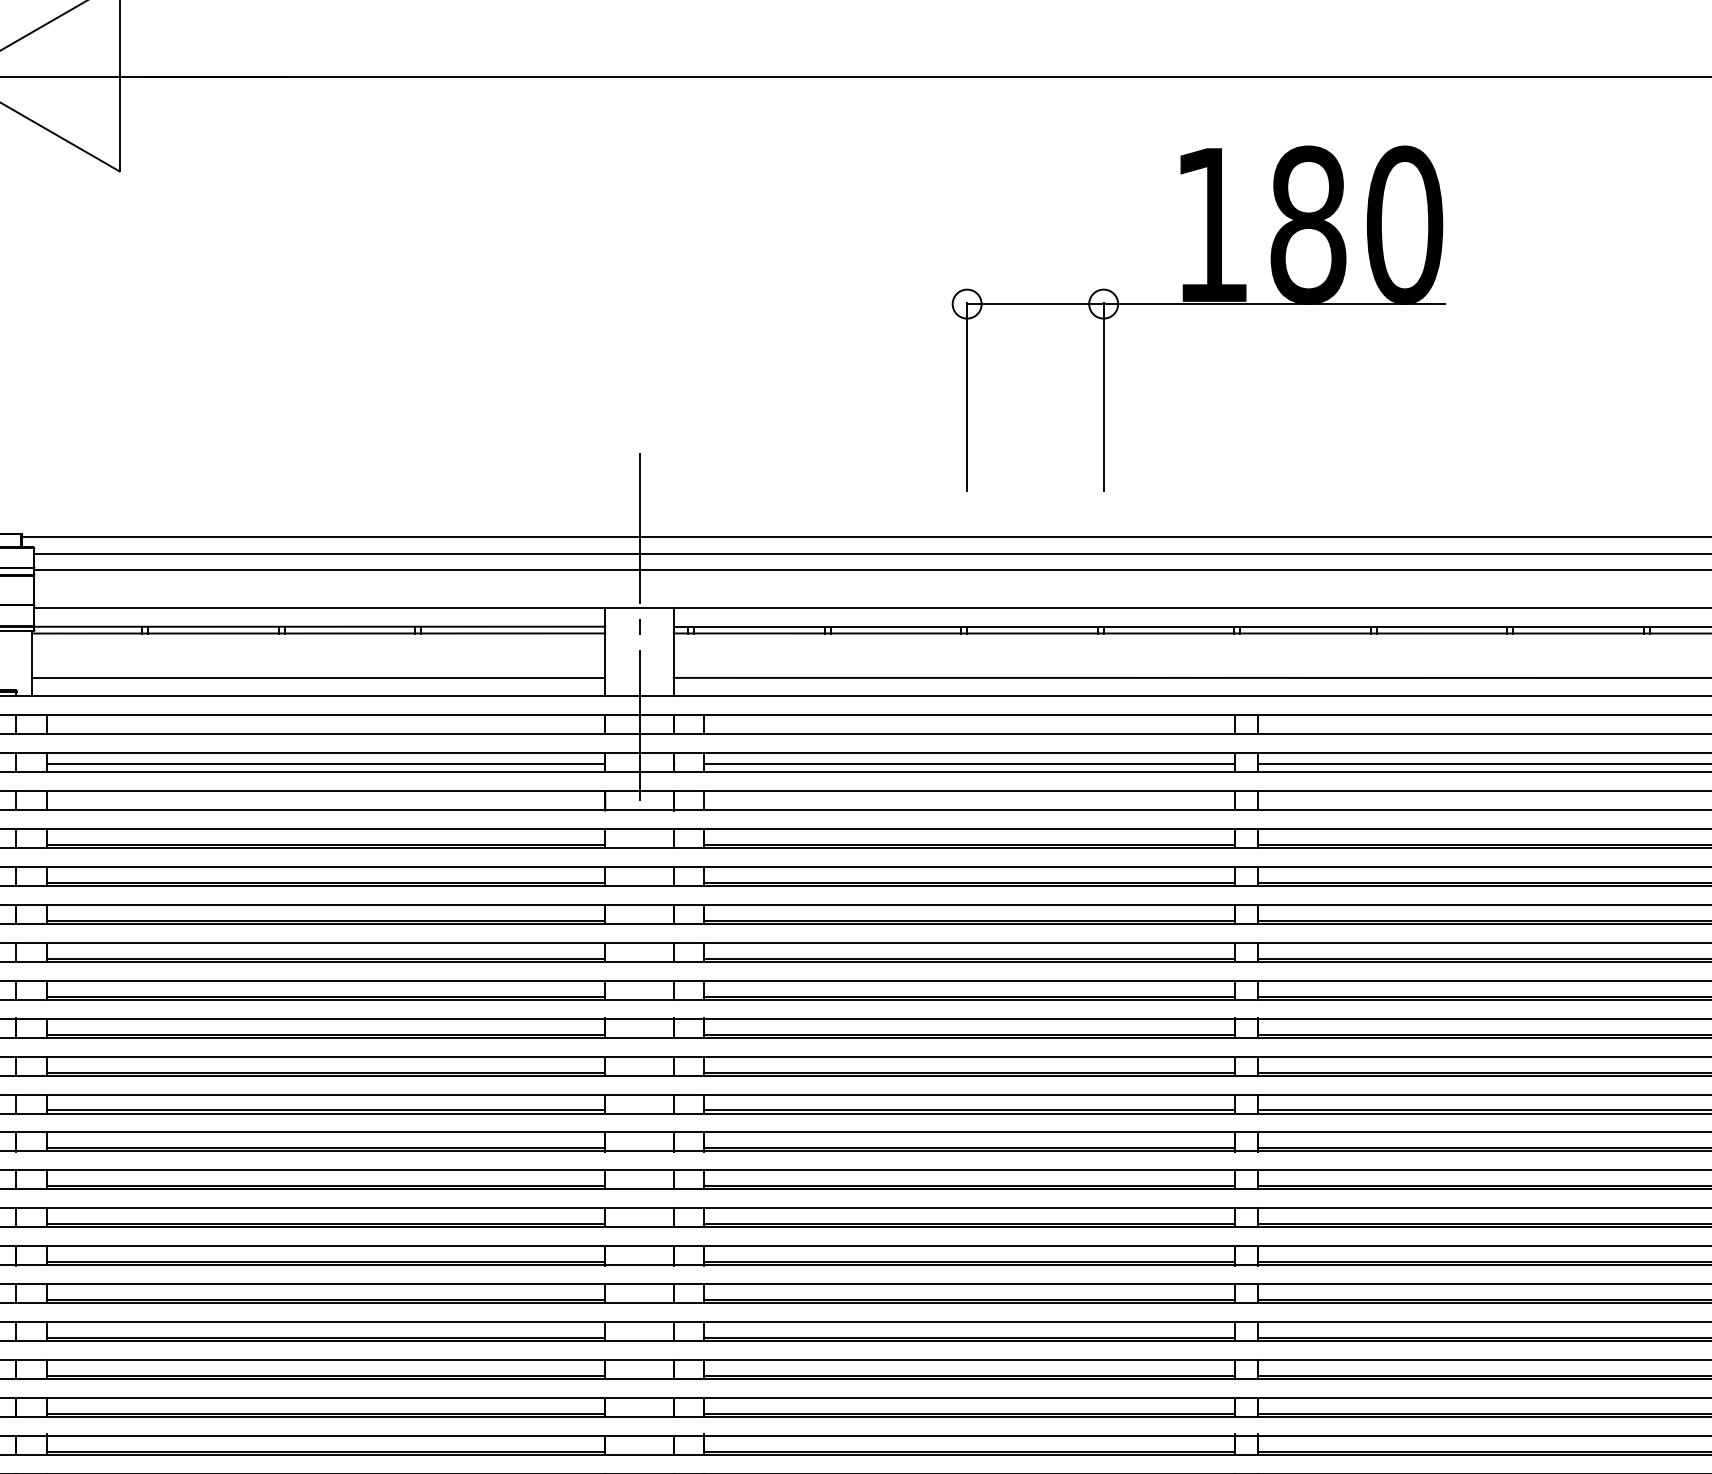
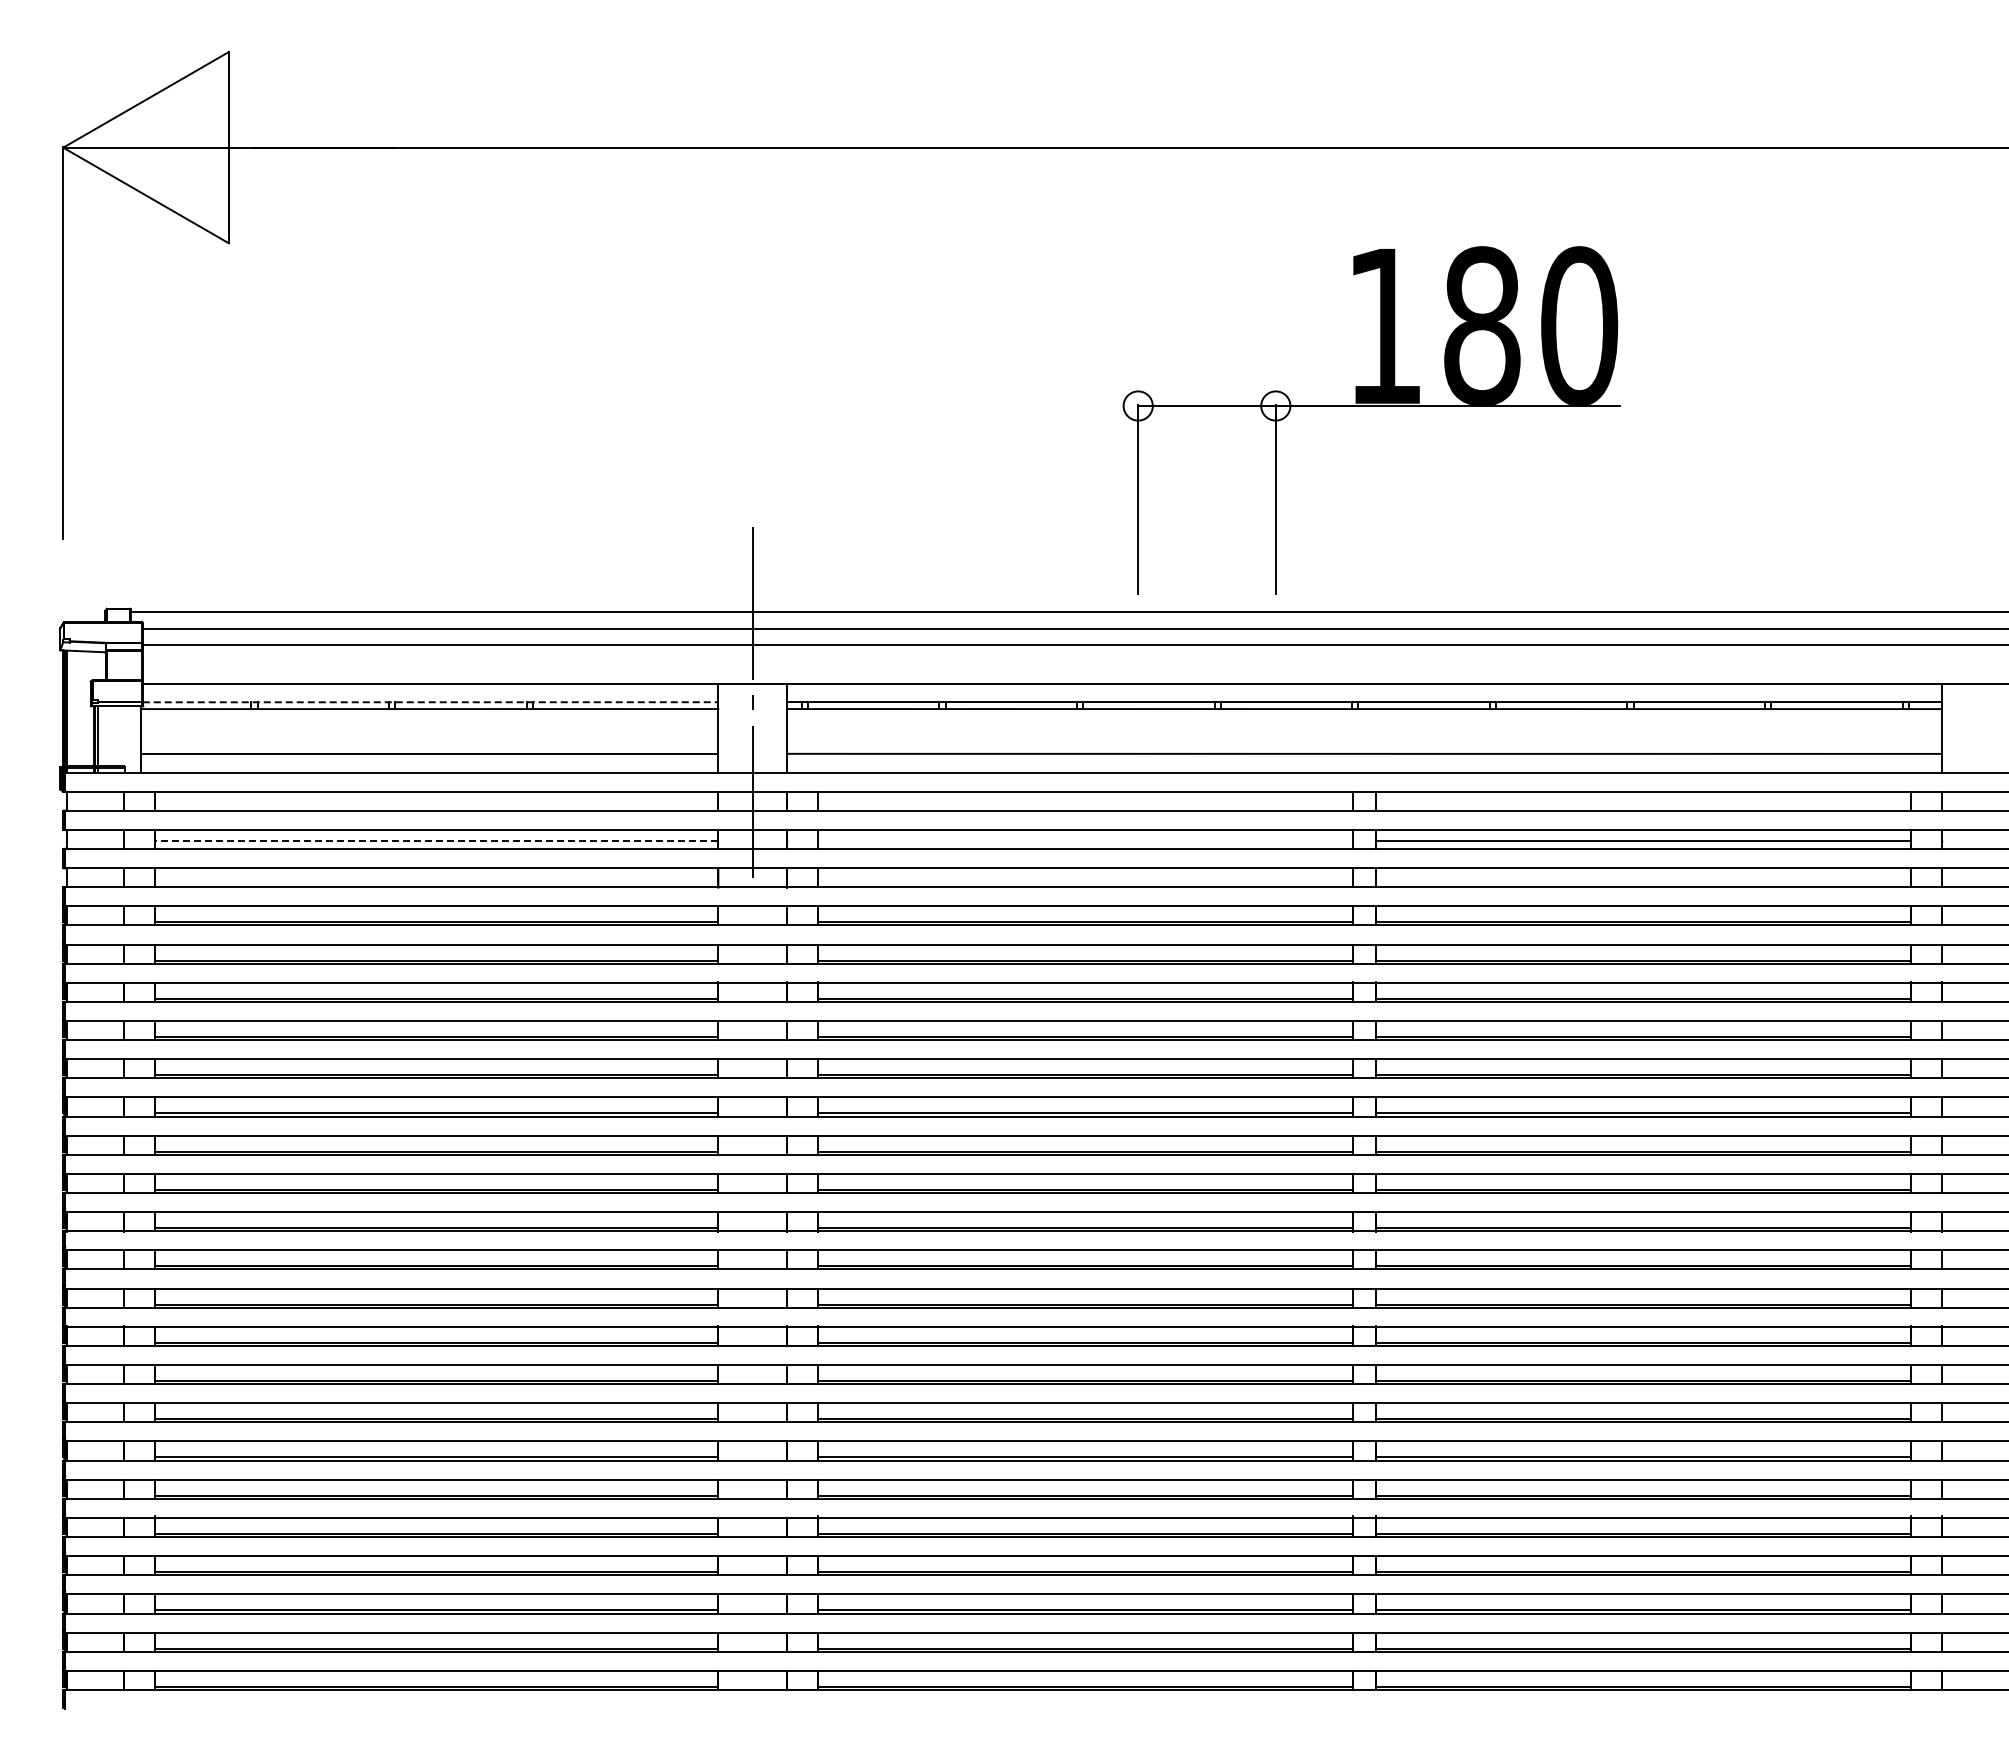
part: (1198, 304) -> (1371, 406), moved
line: (319, 626) -> (430, 702), solid -> dashed
line: (325, 763) -> (436, 840), solid -> dashed
line: (969, 763) -> (1085, 840), removed

